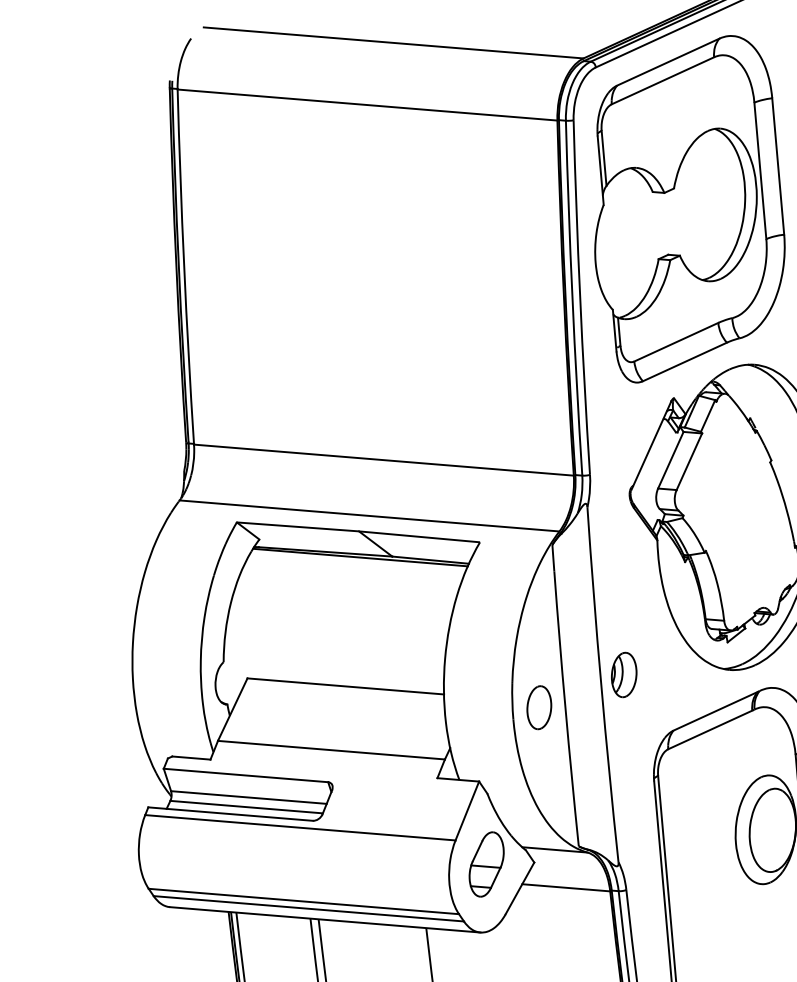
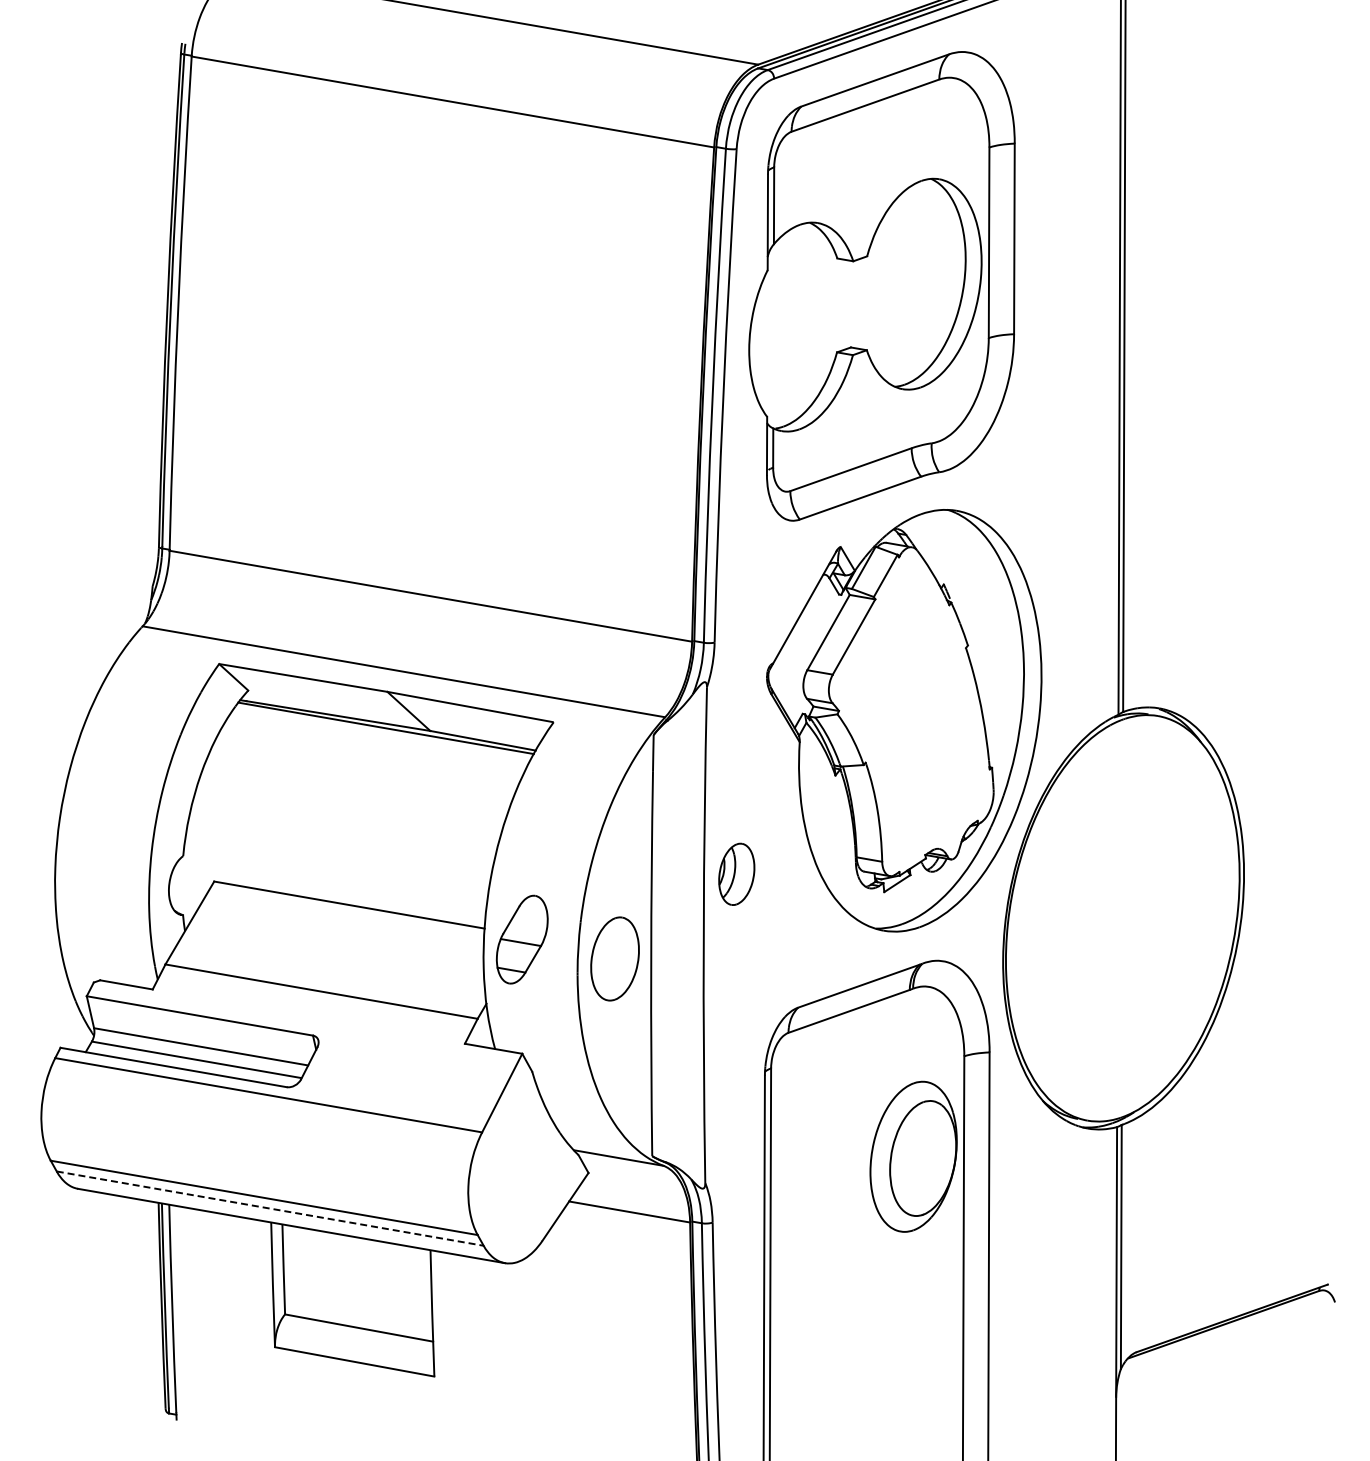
part: (623, 674) -> (736, 873), moved
part: (538, 707) -> (614, 958), size x1.4
part: (486, 864) -> (521, 939), moved
line: (309, 908) -> (270, 1208), solid -> dashed

